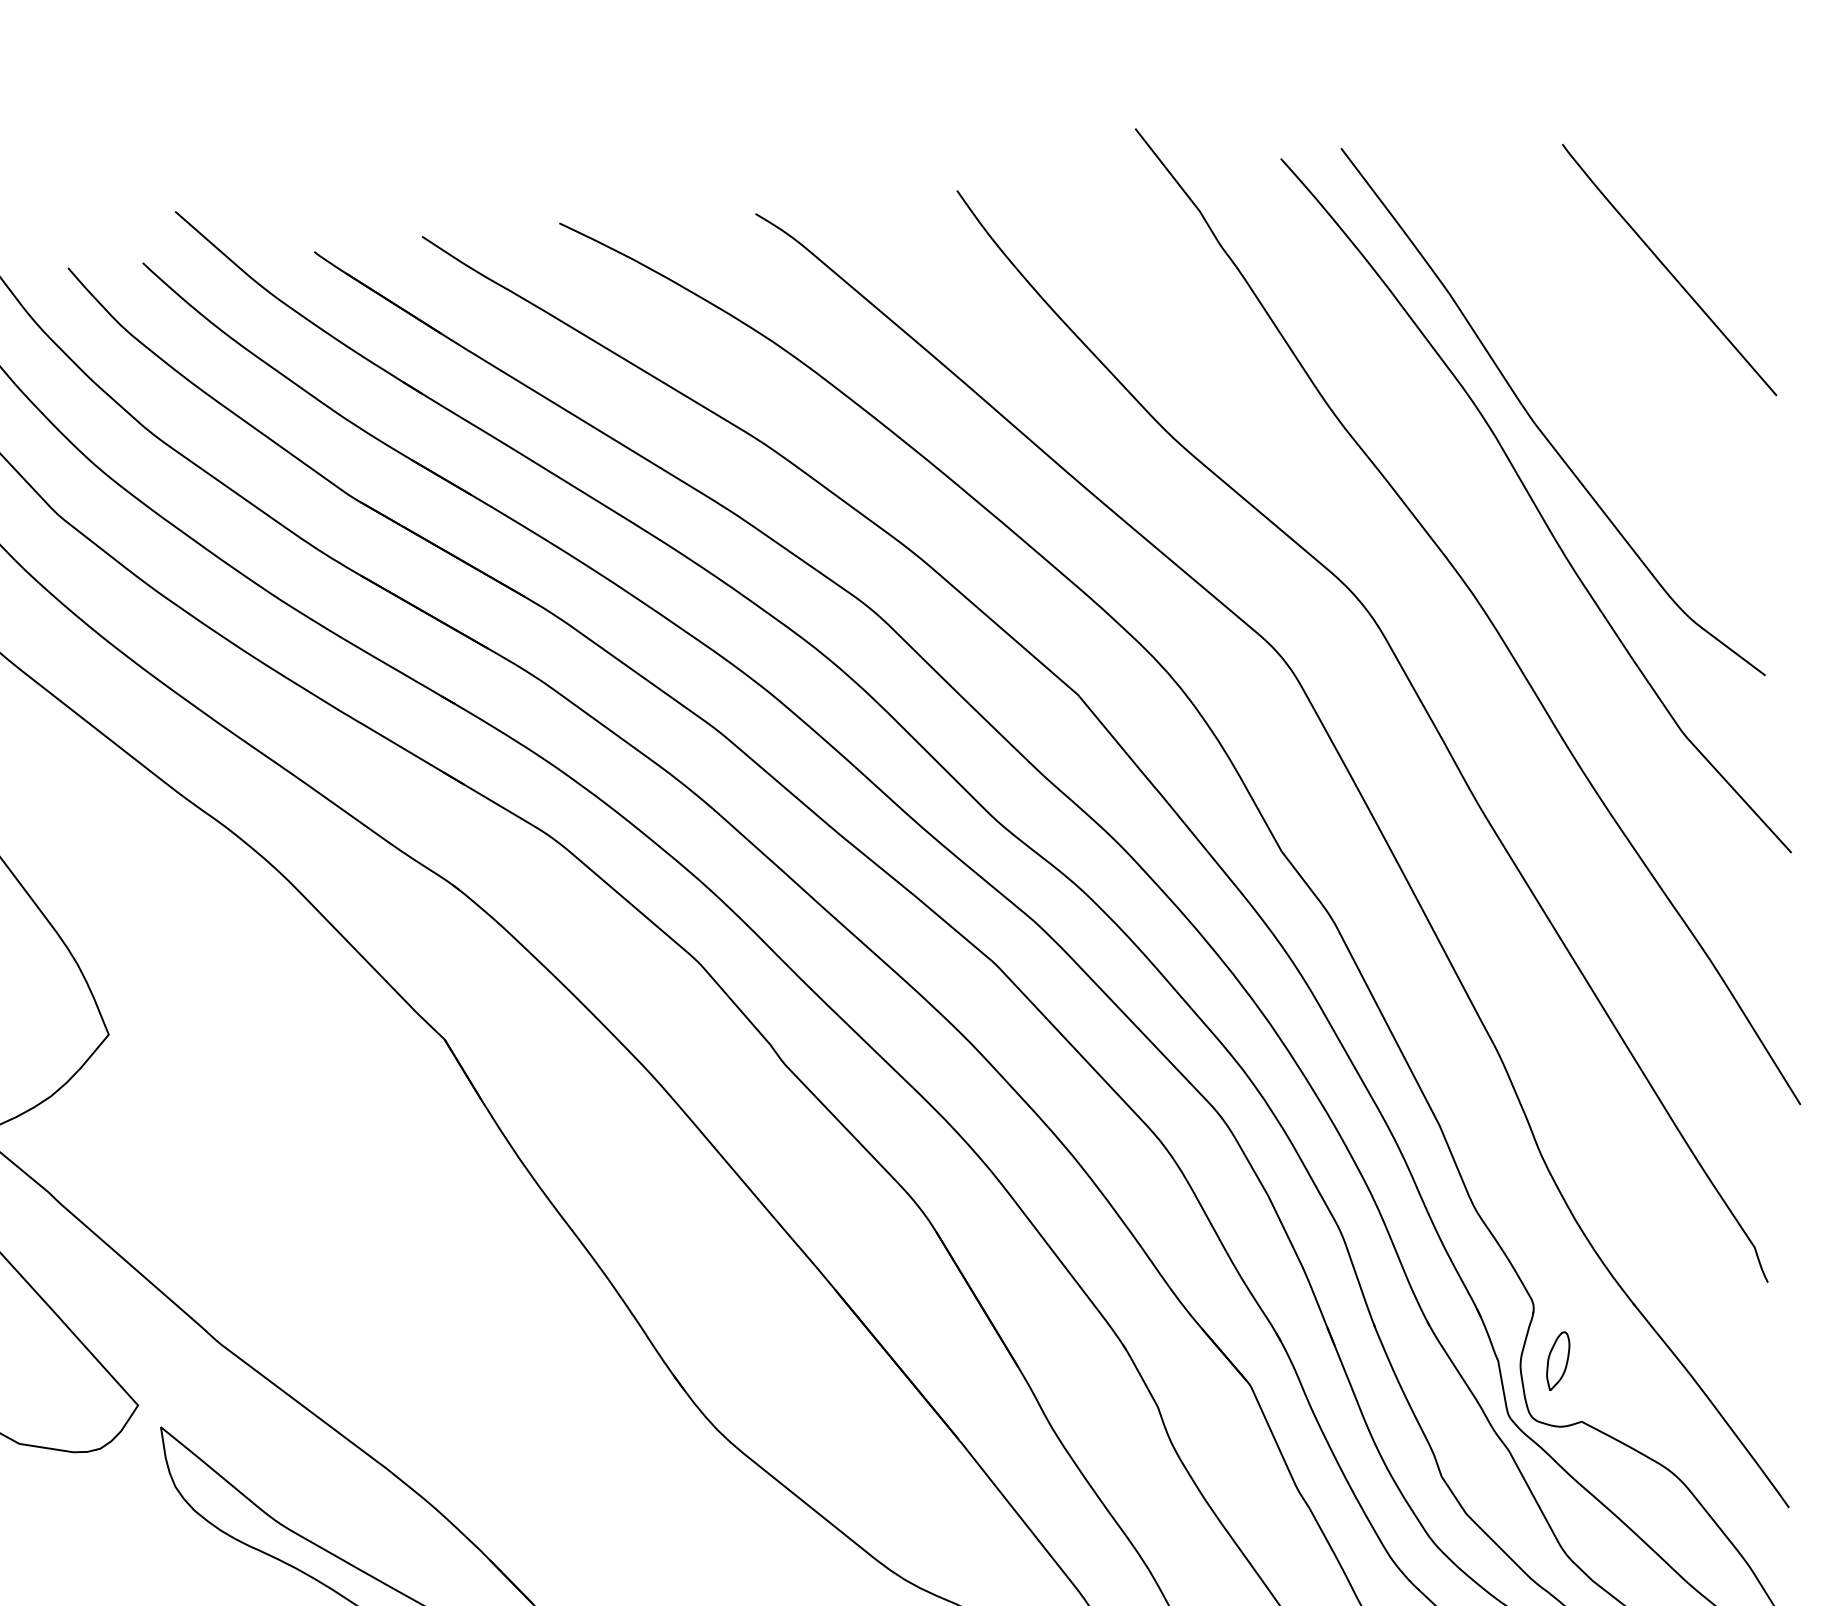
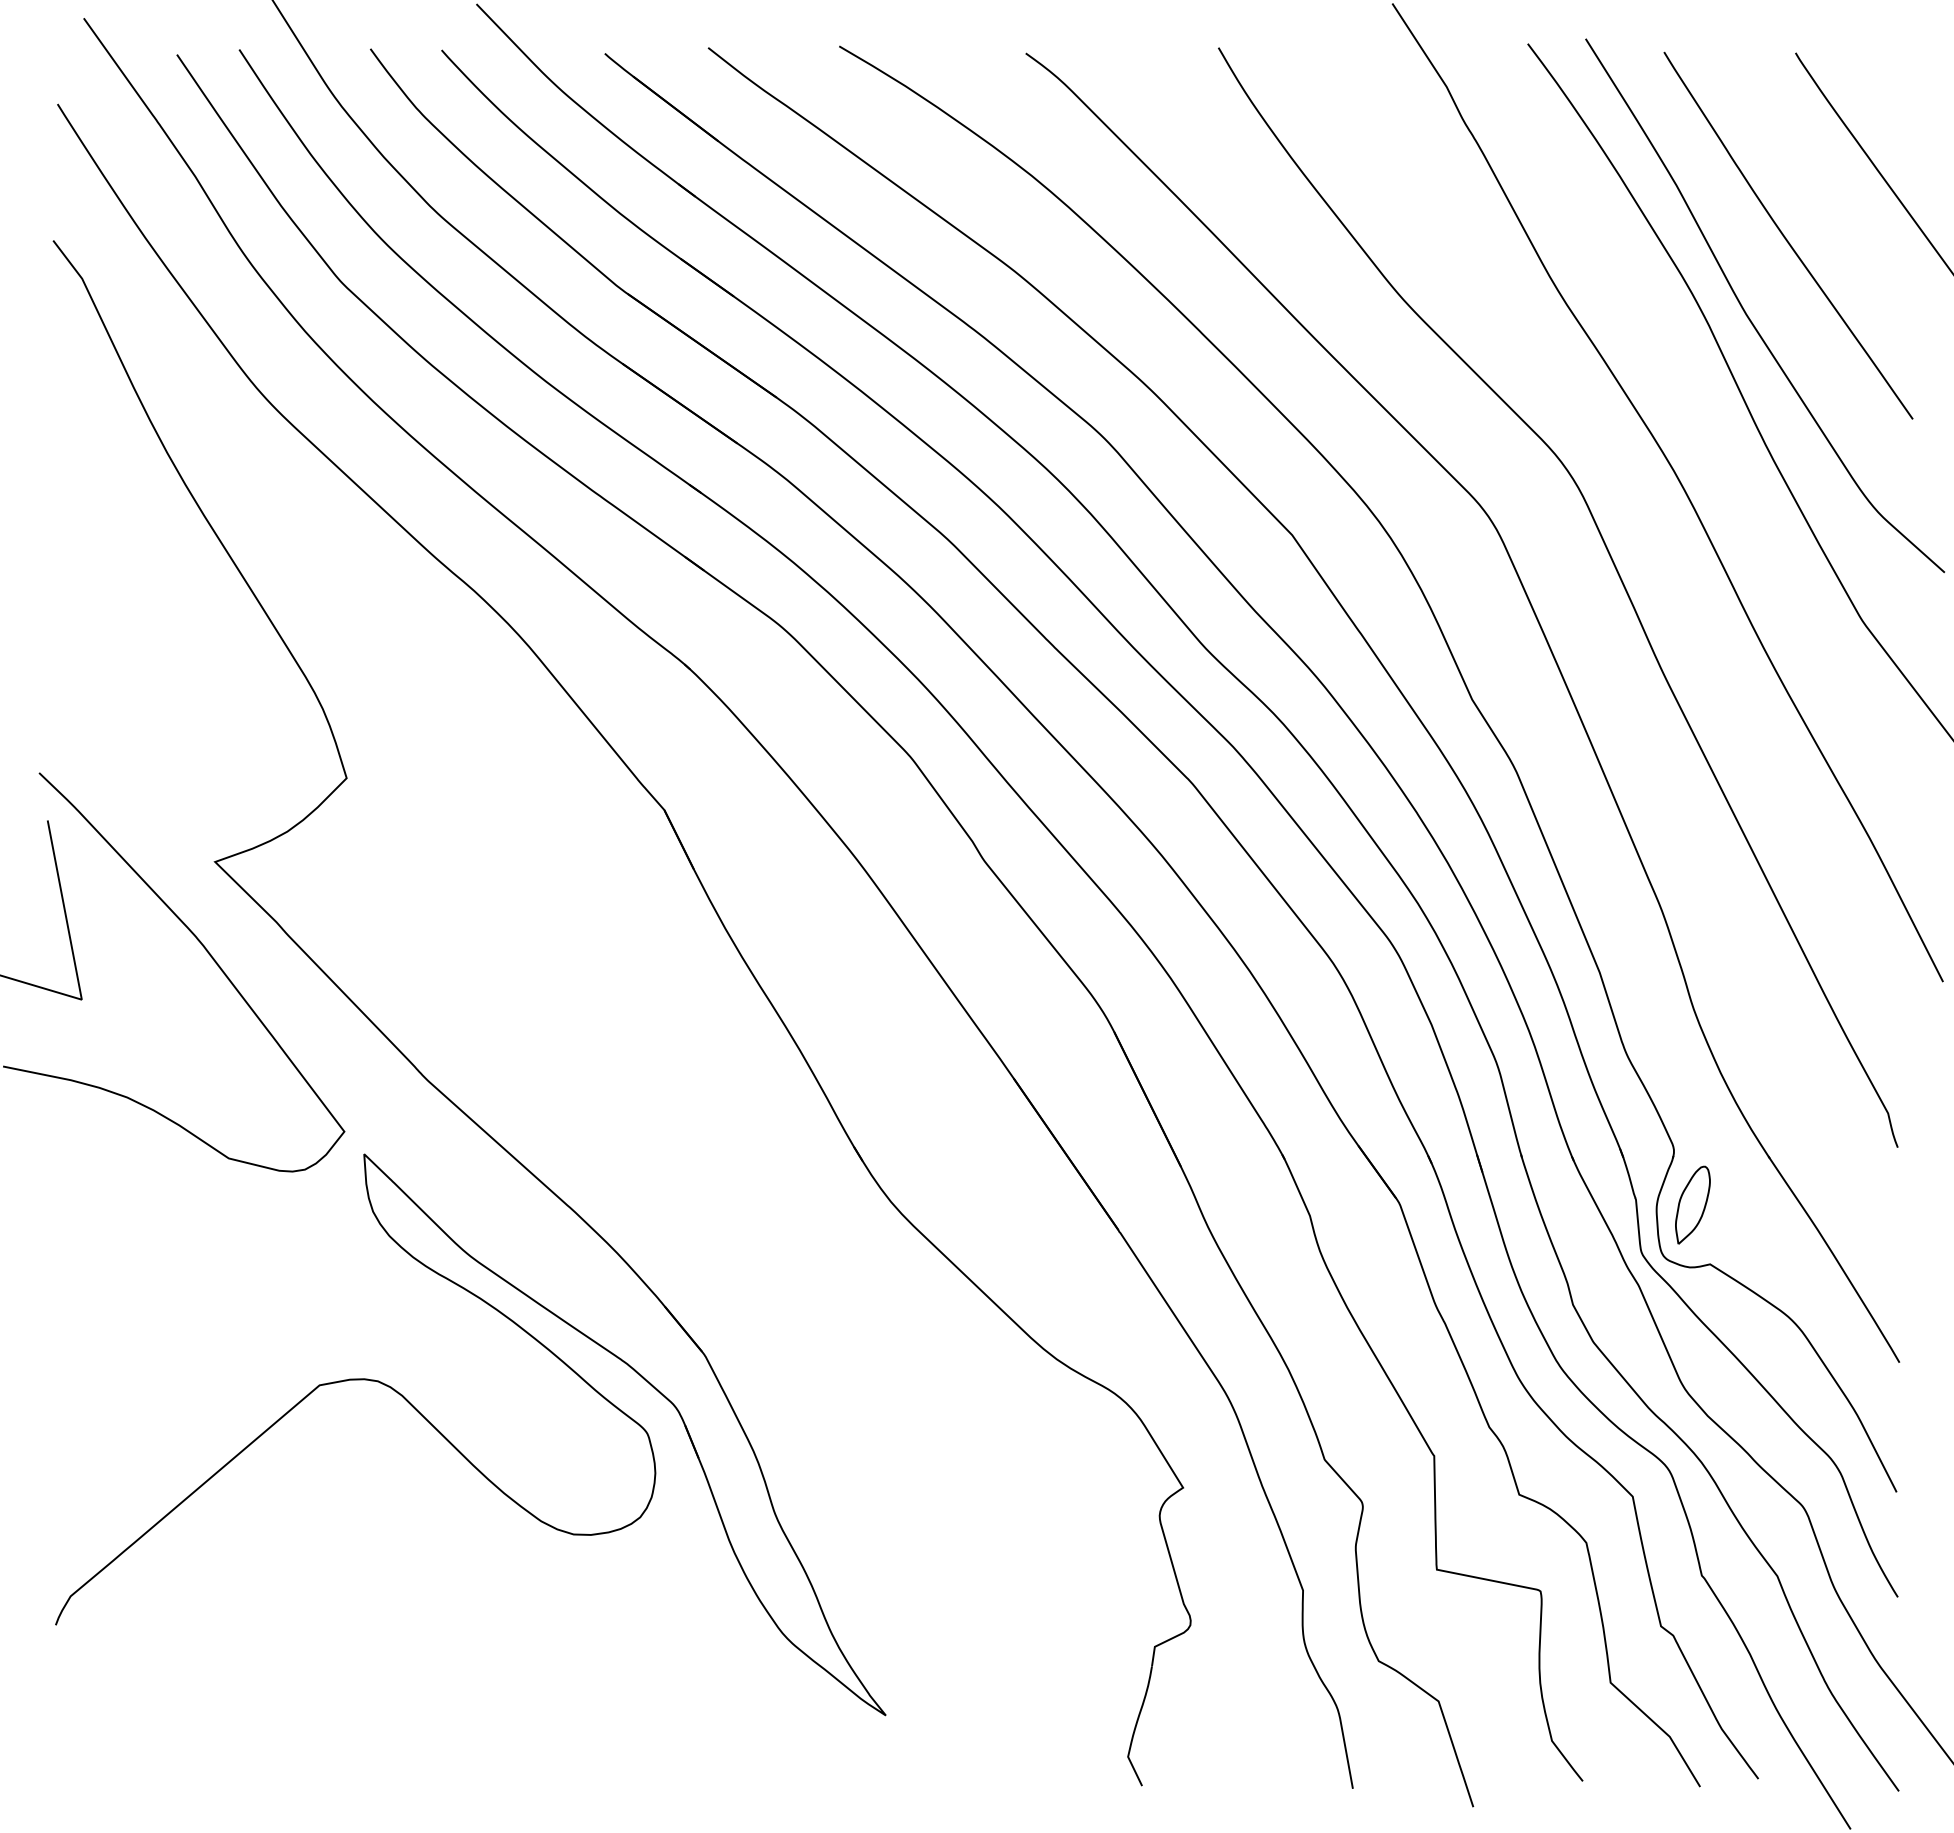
curve: (1568, 337) -> (1785, 236), added
part: (1557, 1360) -> (1692, 1204), size x1.43

